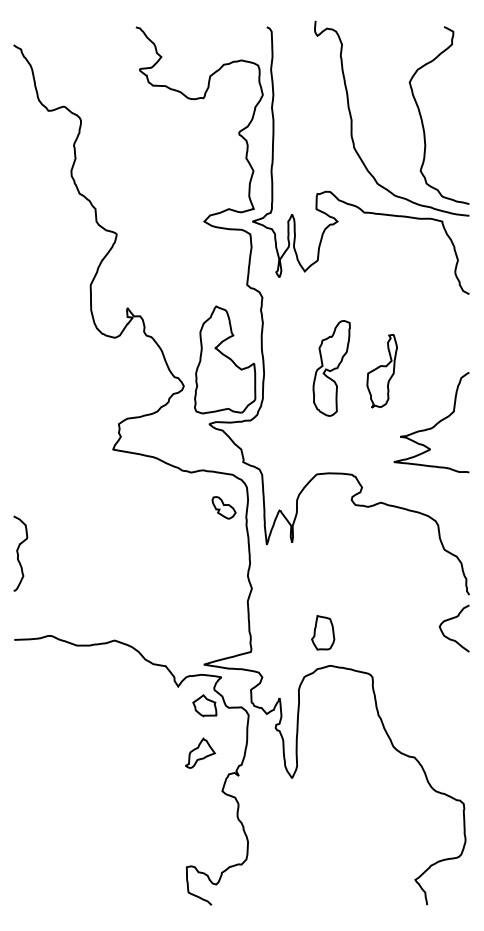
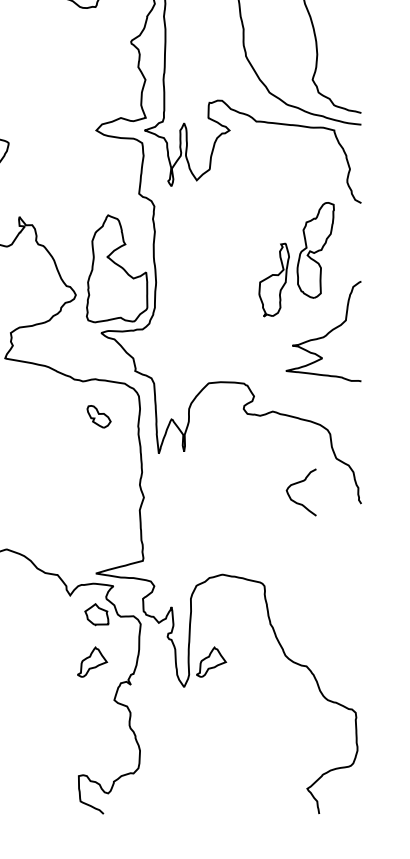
part: (331, 368) -> (315, 250), moved
part: (223, 507) -> (98, 416), moved
curve: (449, 620) -> (296, 484), moved
part: (323, 632) -> (215, 541), removed
part: (319, 752) -> (211, 661), added

